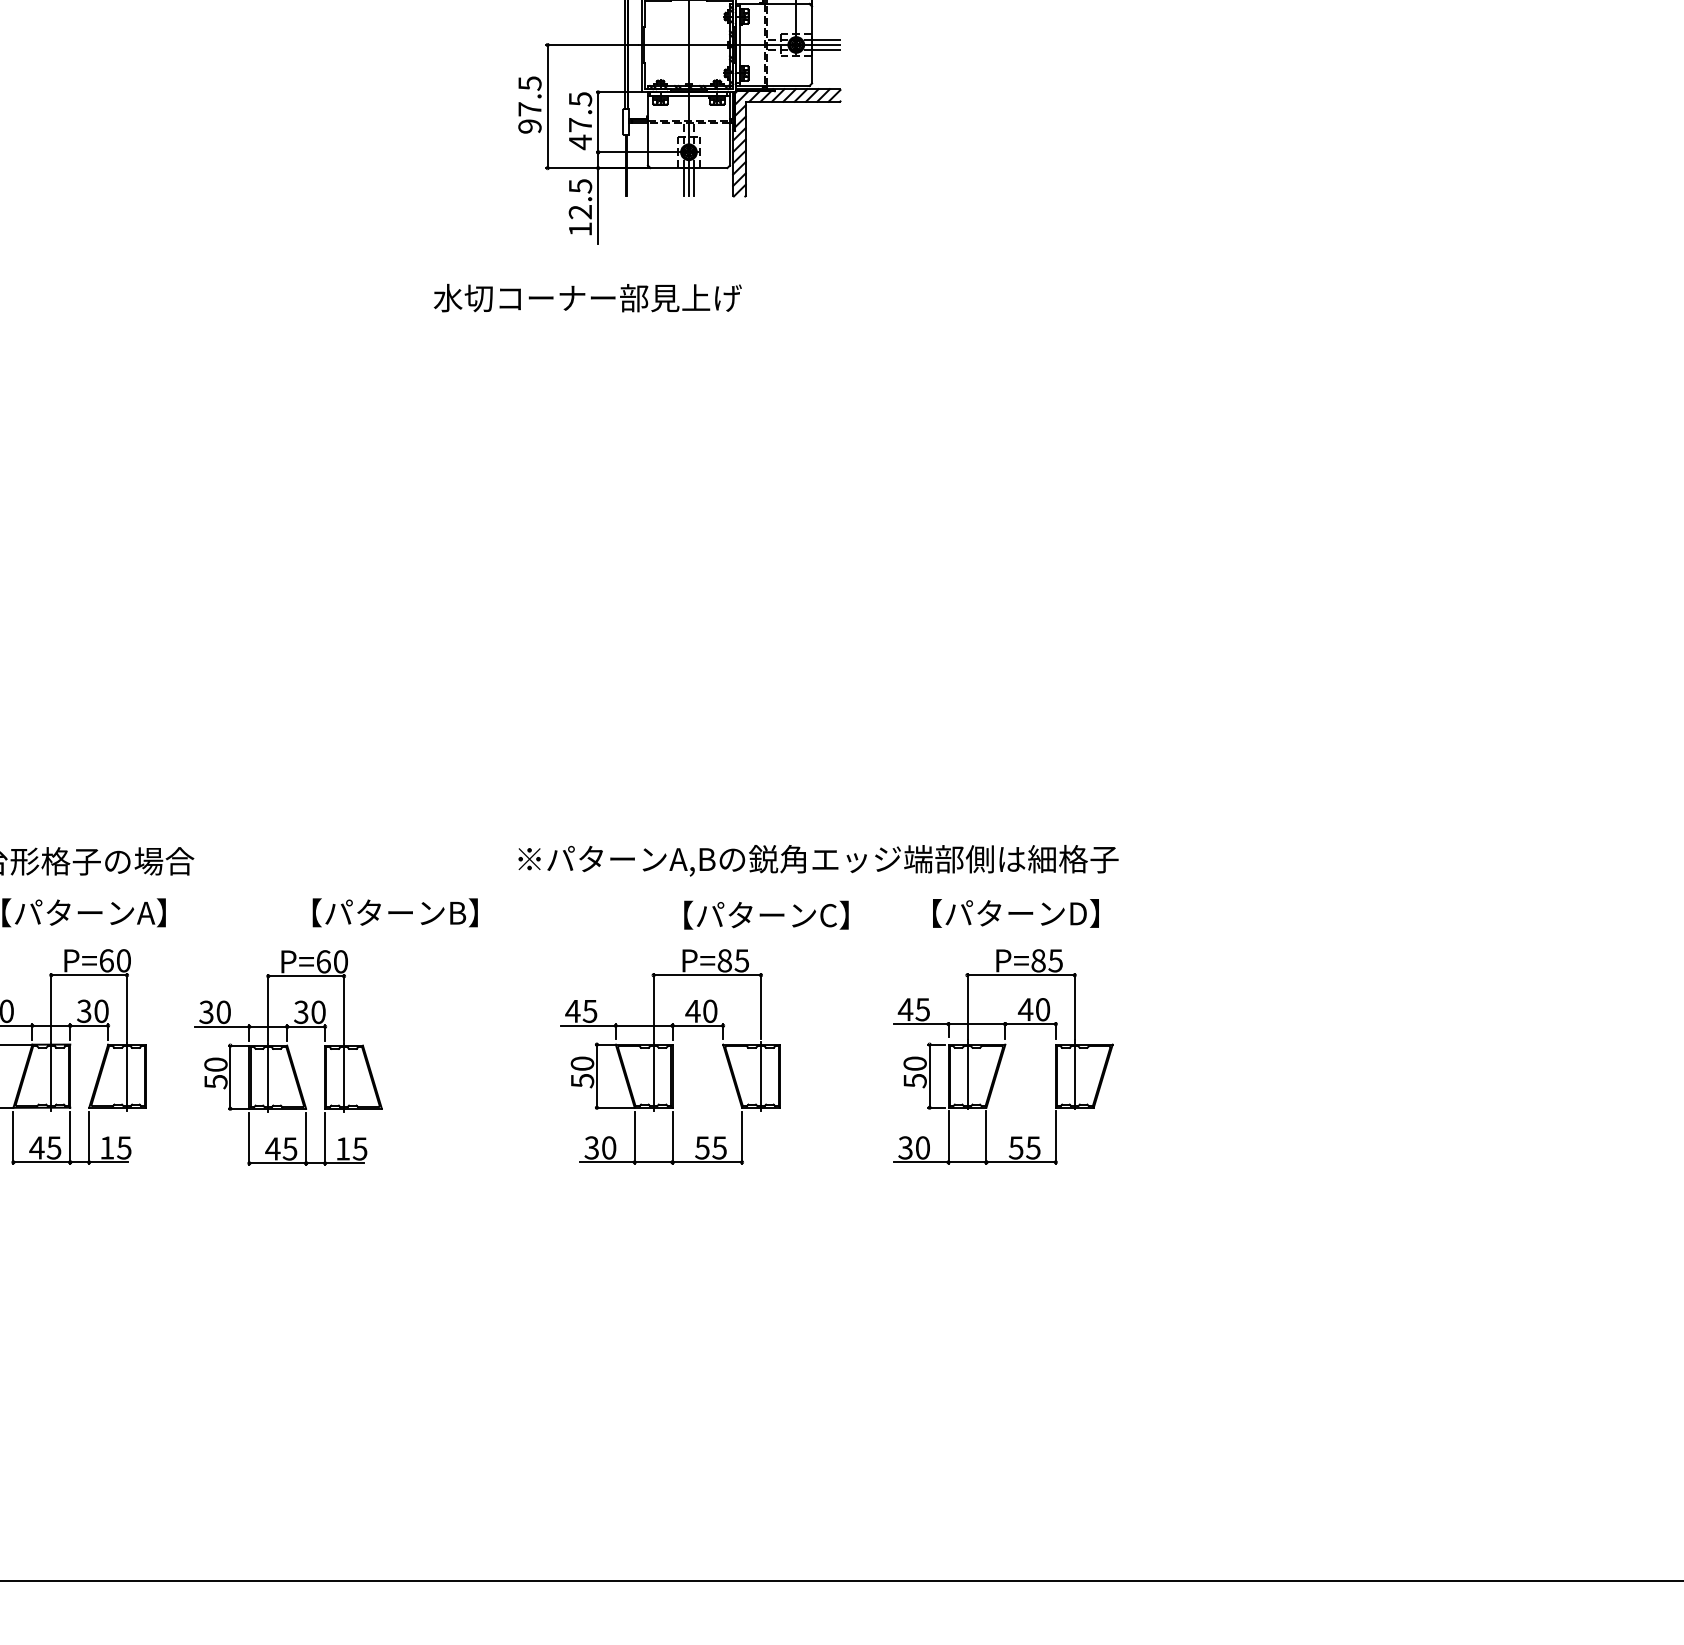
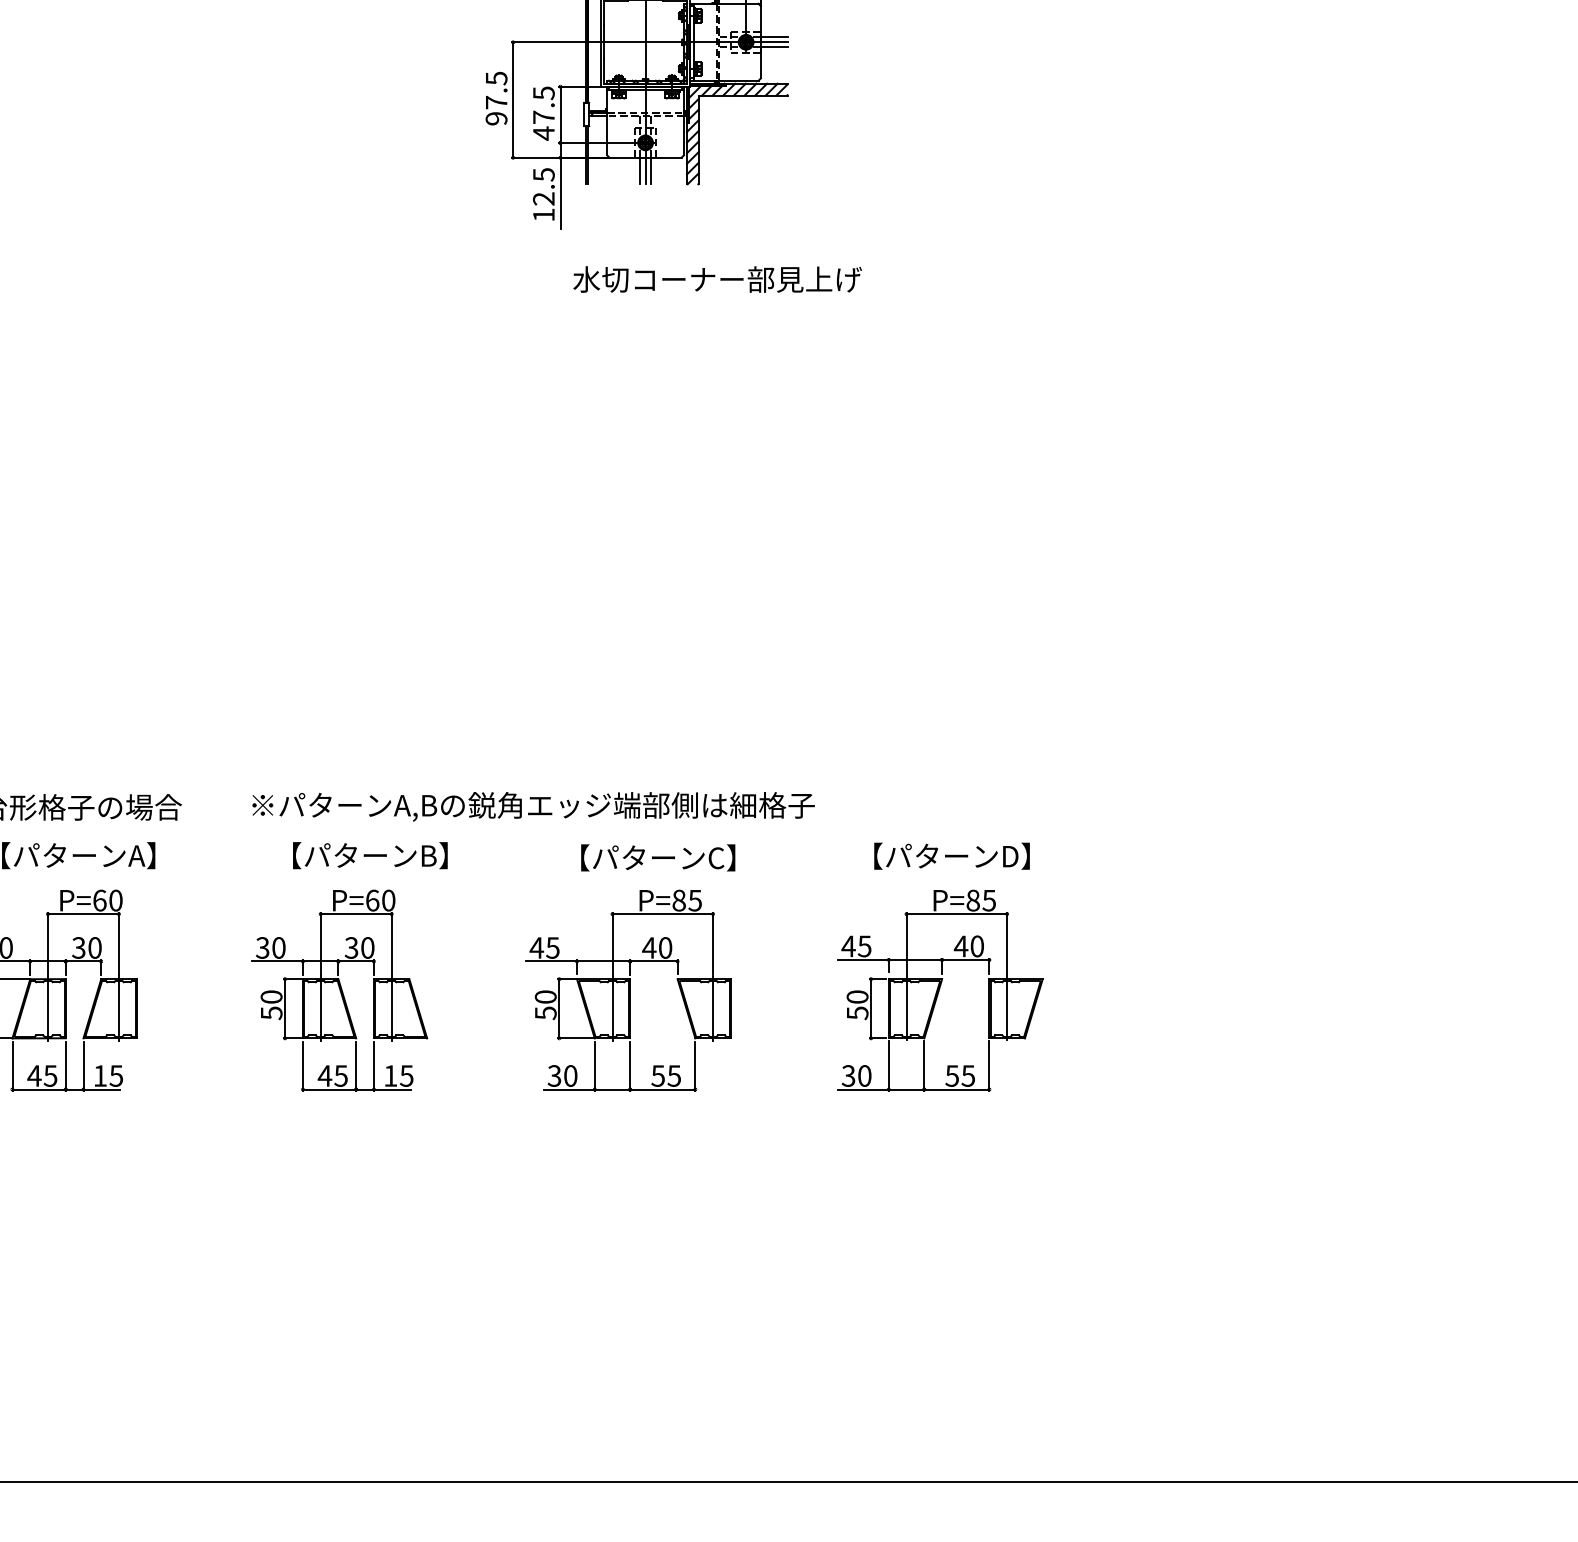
text: (587, 297) -> (717, 278), moved
text: (818, 860) -> (533, 806), moved
text: (766, 914) -> (658, 857), moved
part: (288, 1057) -> (339, 990), moved

